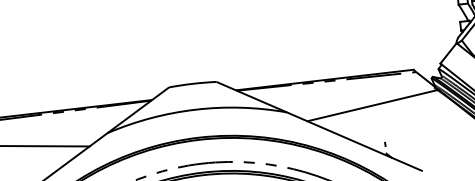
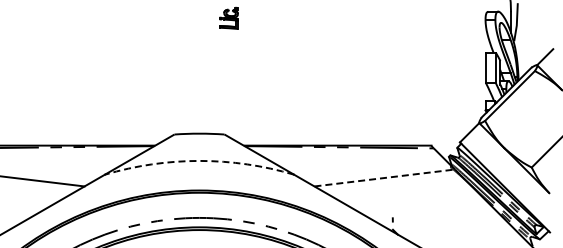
line: (372, 105) -> (384, 177), solid -> dashed
arc: (195, 109) -> (199, 160), solid -> dashed

